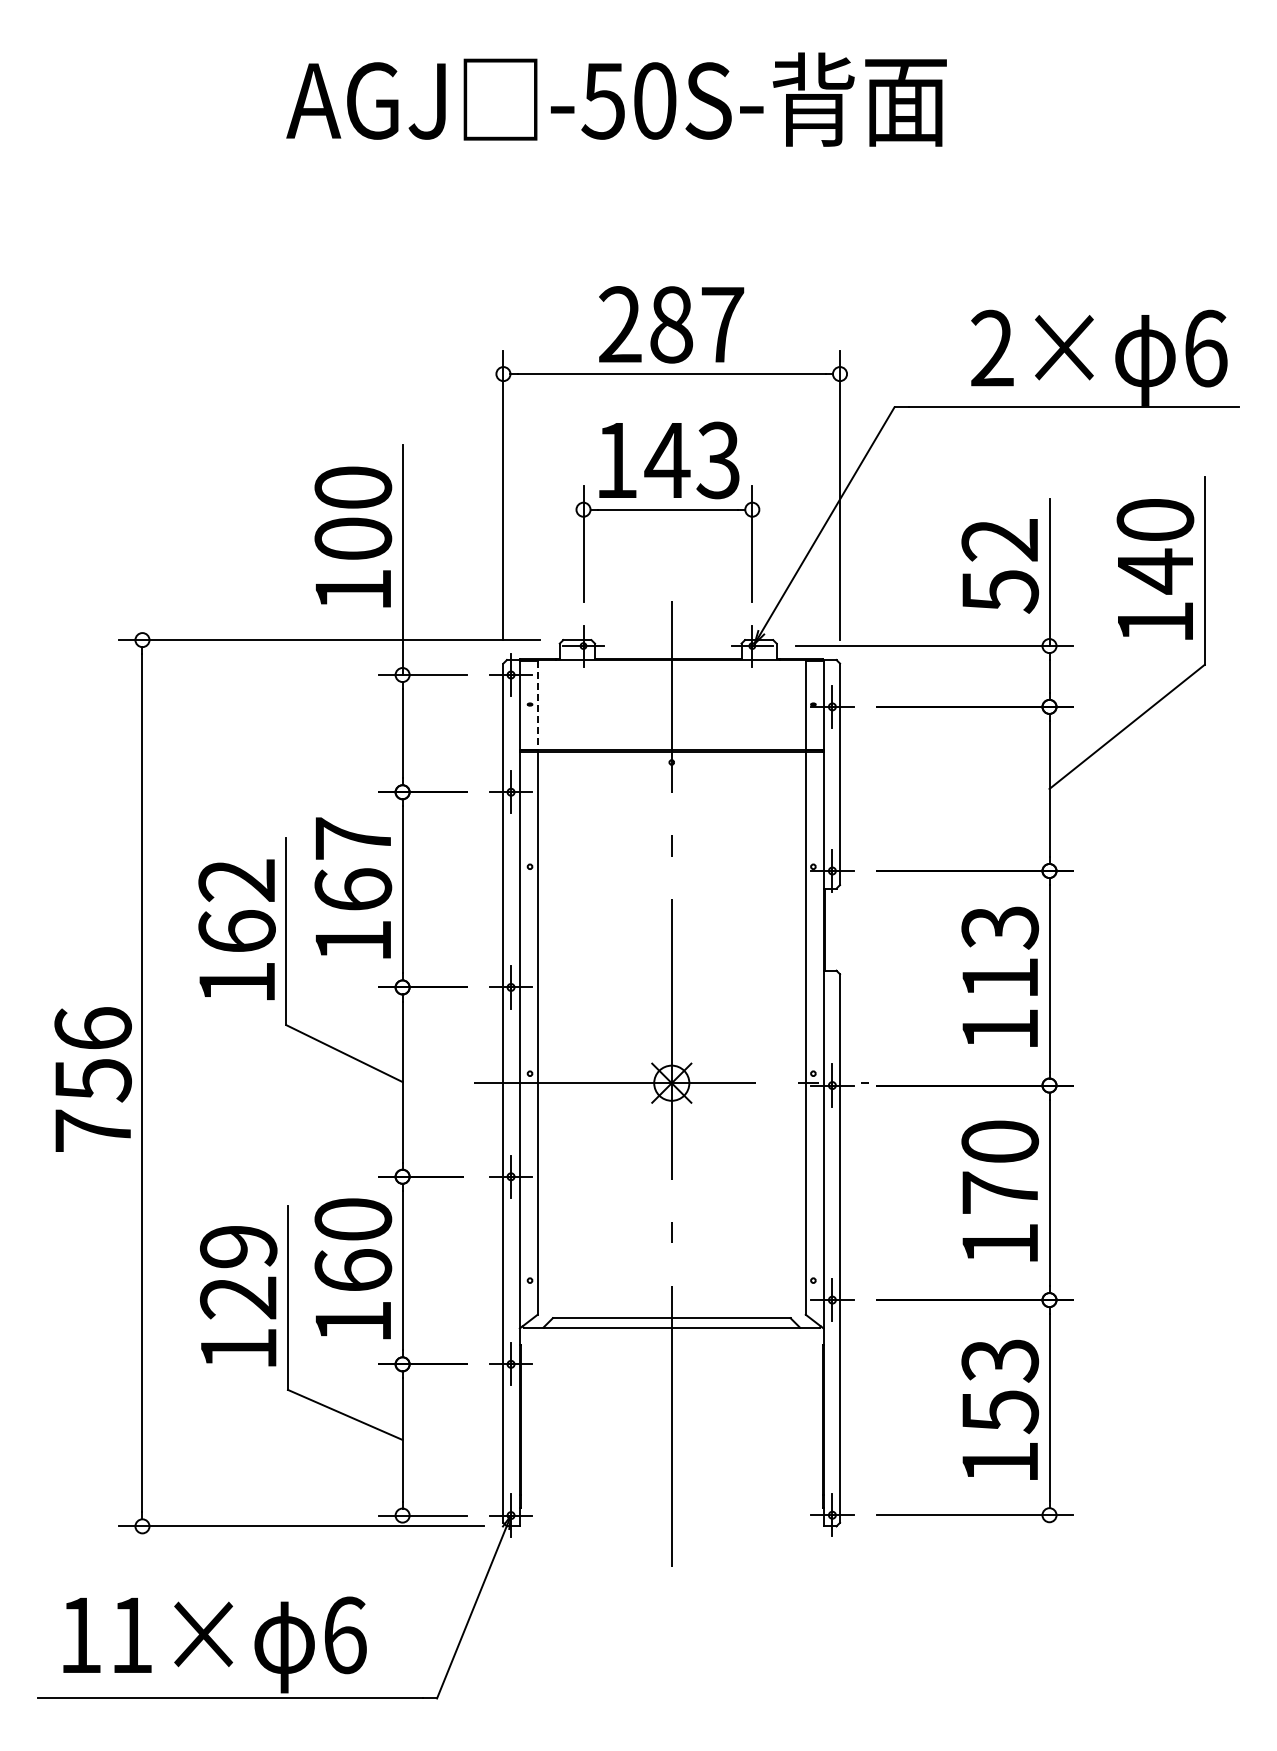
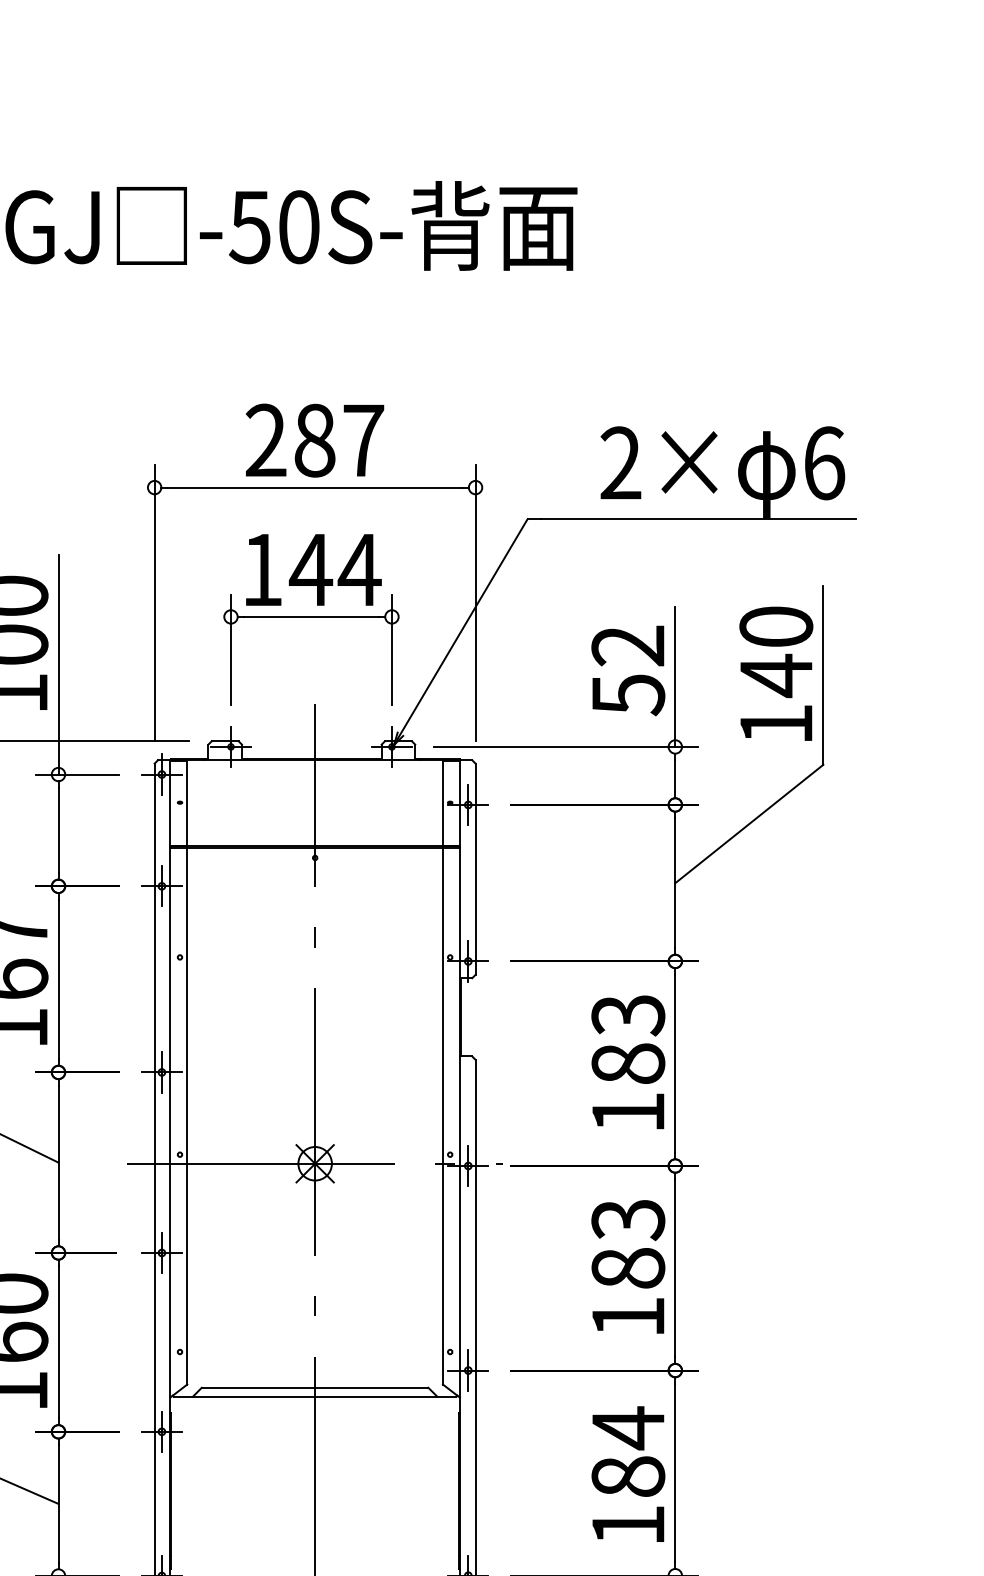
text: (718, 460) -> (359, 570), 143 -> 144
line: (537, 705) -> (187, 803), dashed -> solid
text: (1000, 978) -> (628, 1063), 113 -> 183
text: (1000, 1167) -> (628, 1244), 170 -> 183
text: (1000, 1385) -> (628, 1451), 153 -> 184

